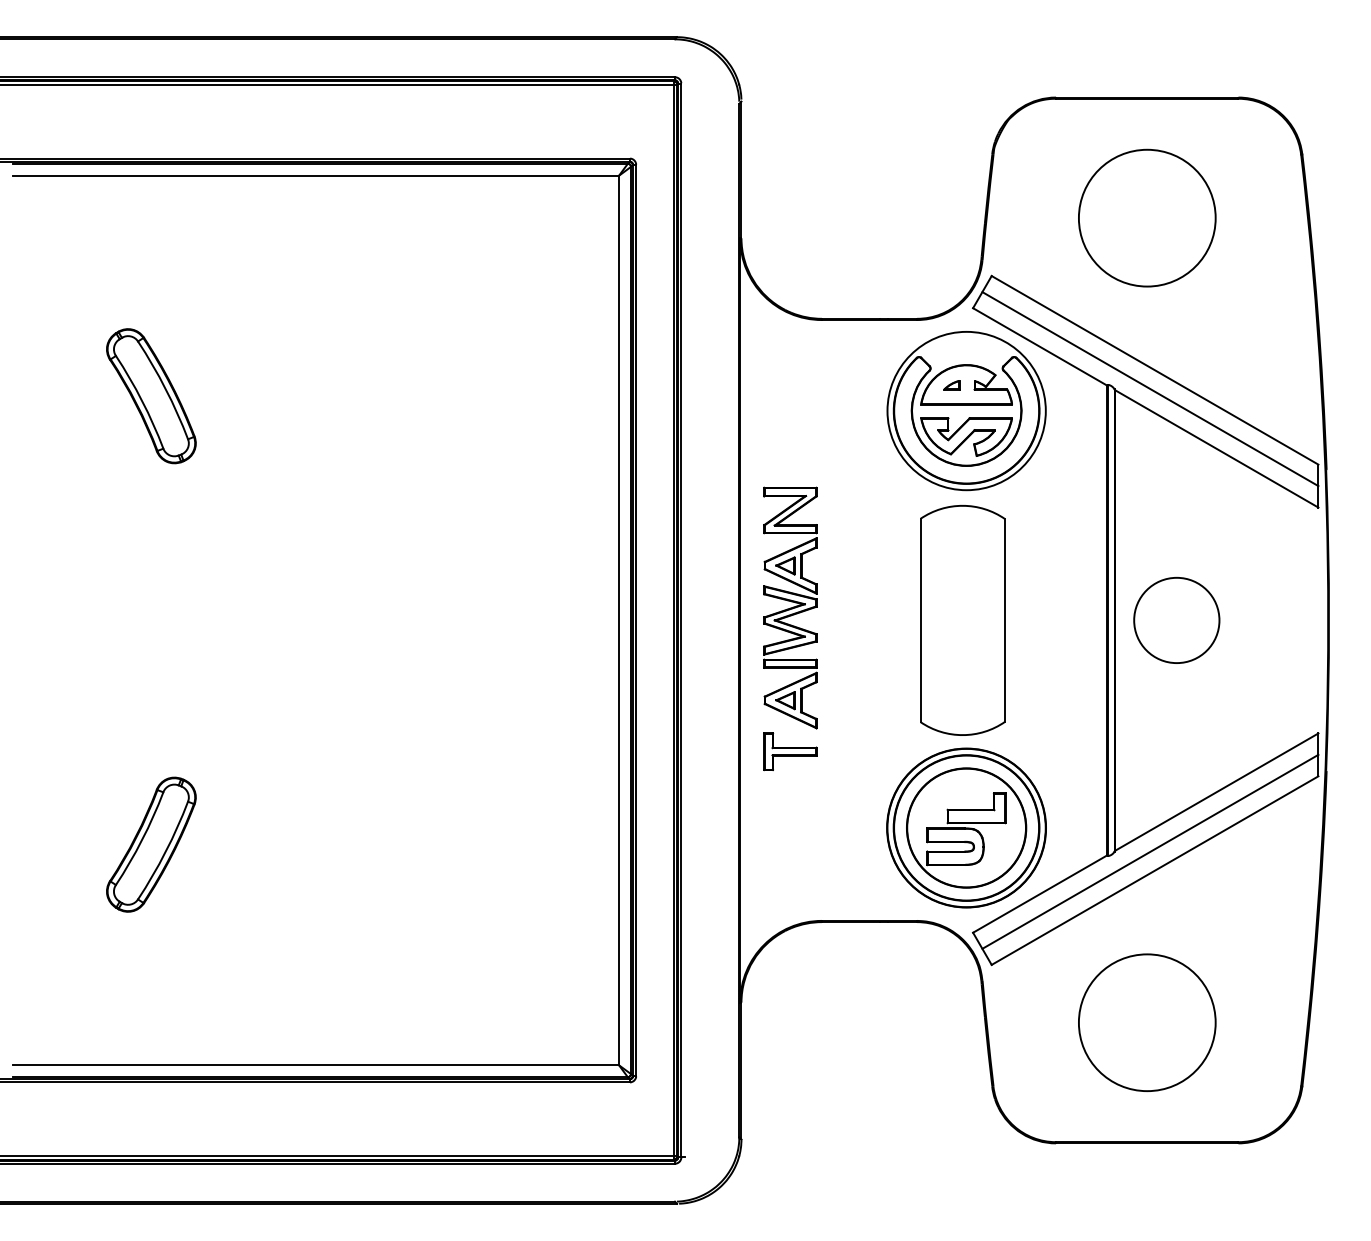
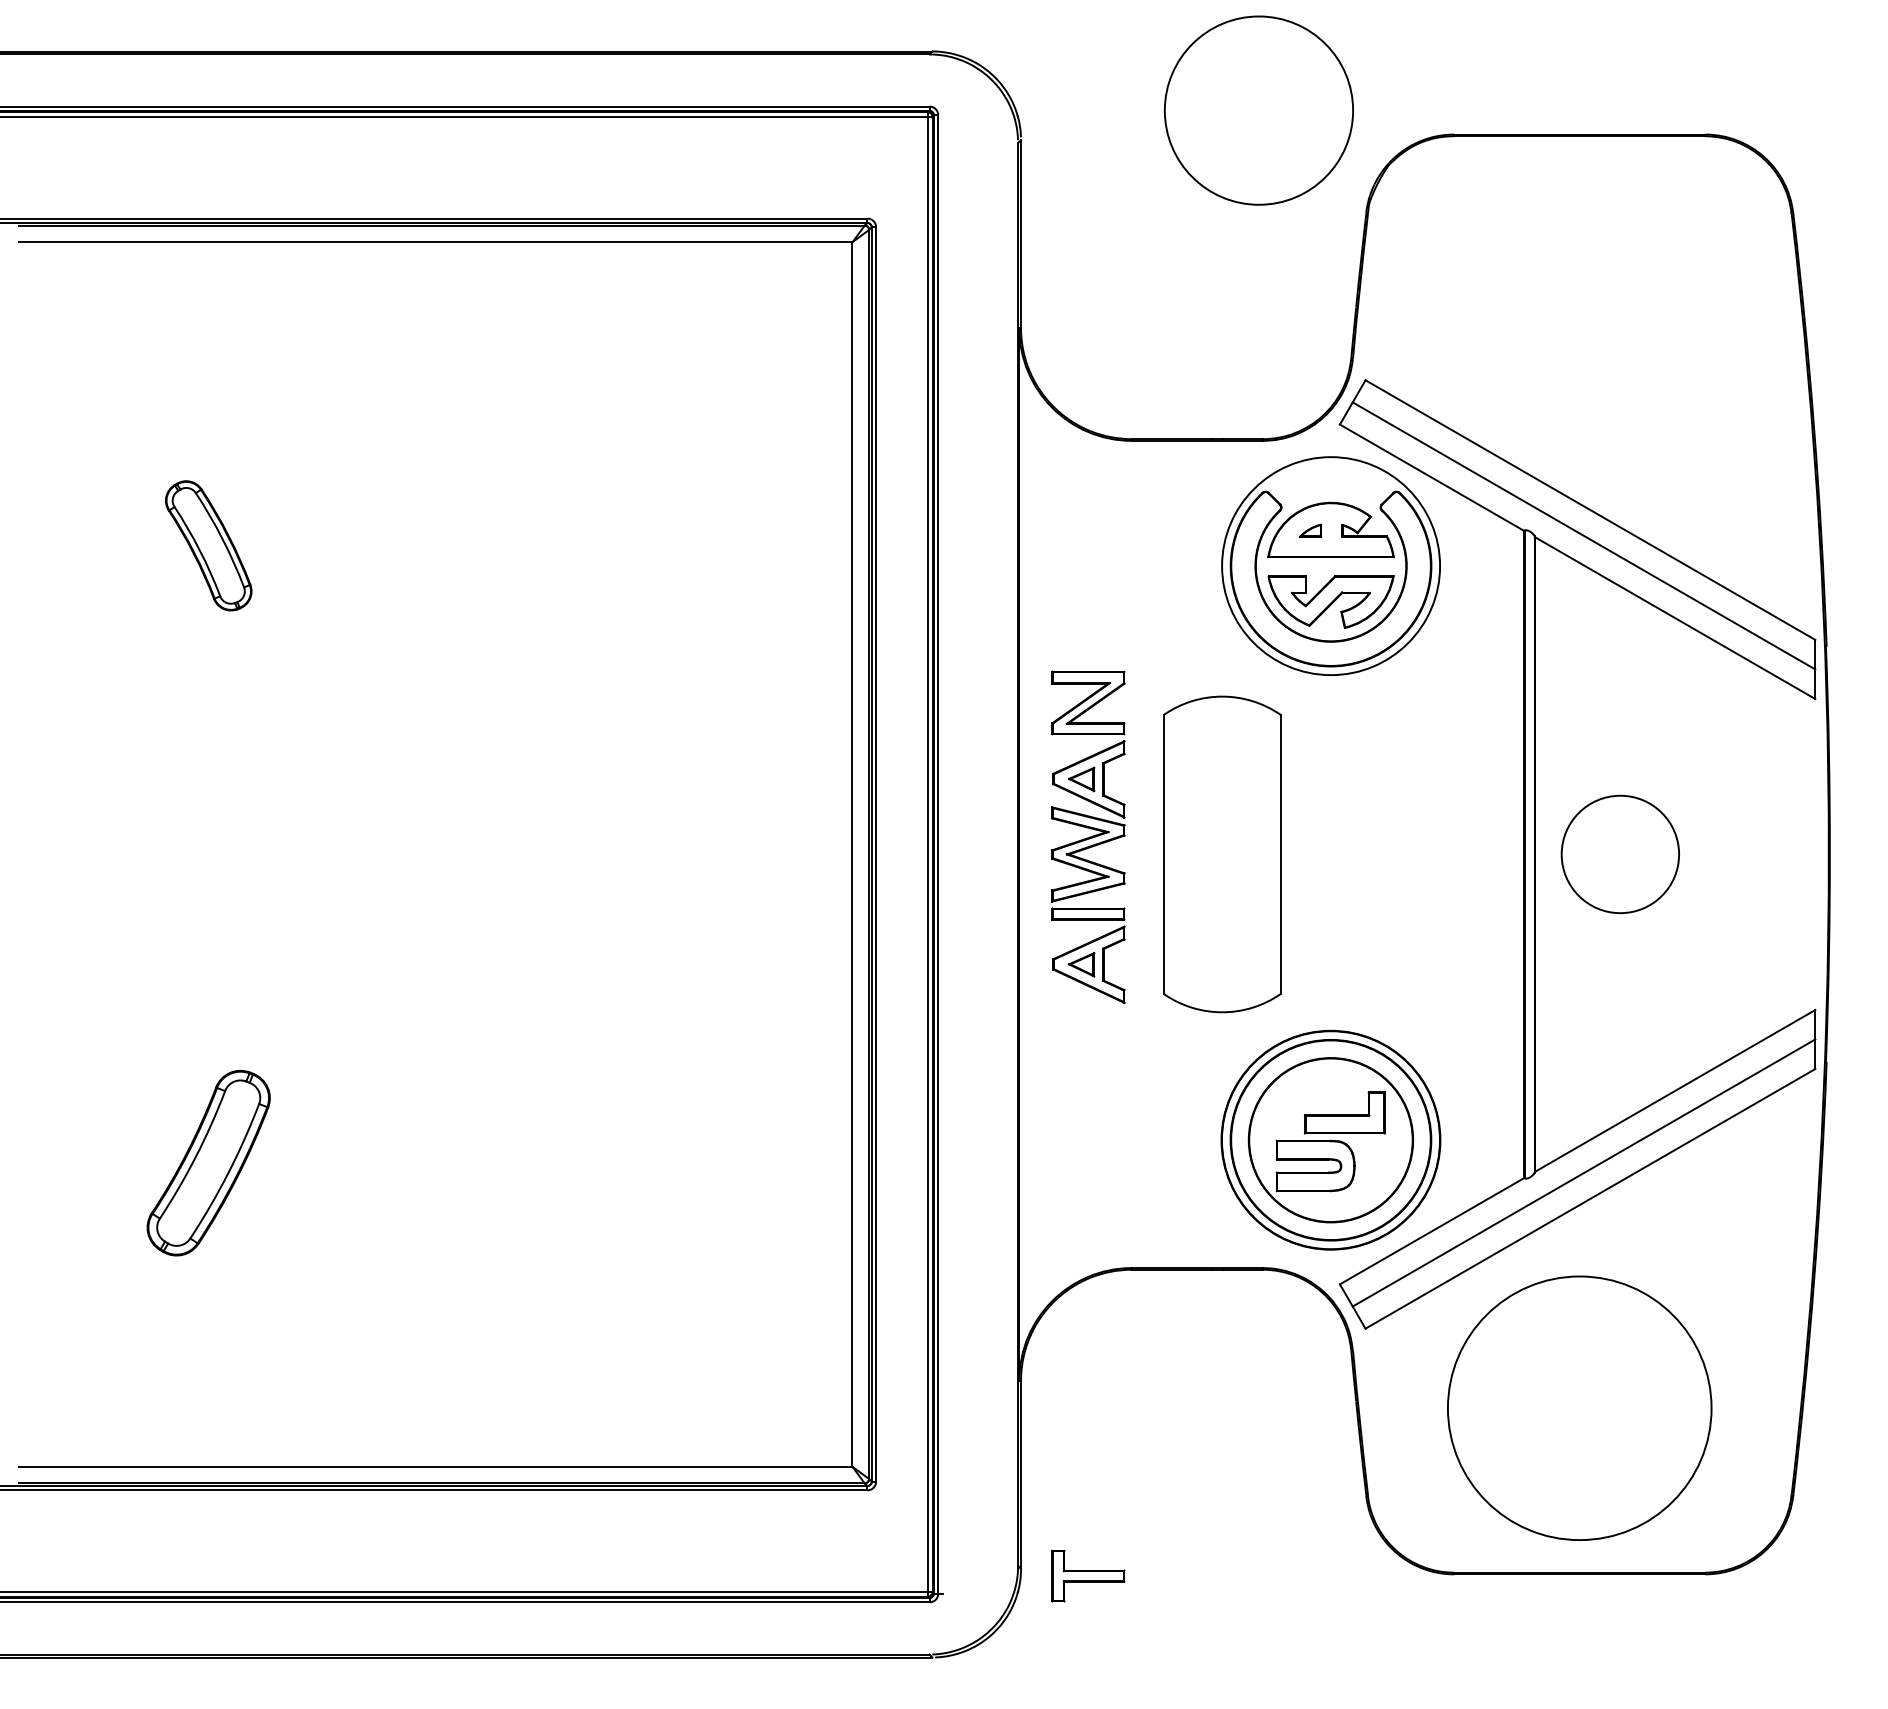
circle: (1147, 217) -> (1259, 109), moved
part: (151, 396) -> (208, 546), size x0.7
part: (962, 620) -> (1222, 854), moved
part: (790, 751) -> (1088, 1575), moved
circle: (1146, 1022) -> (1578, 1407), size x1.4

